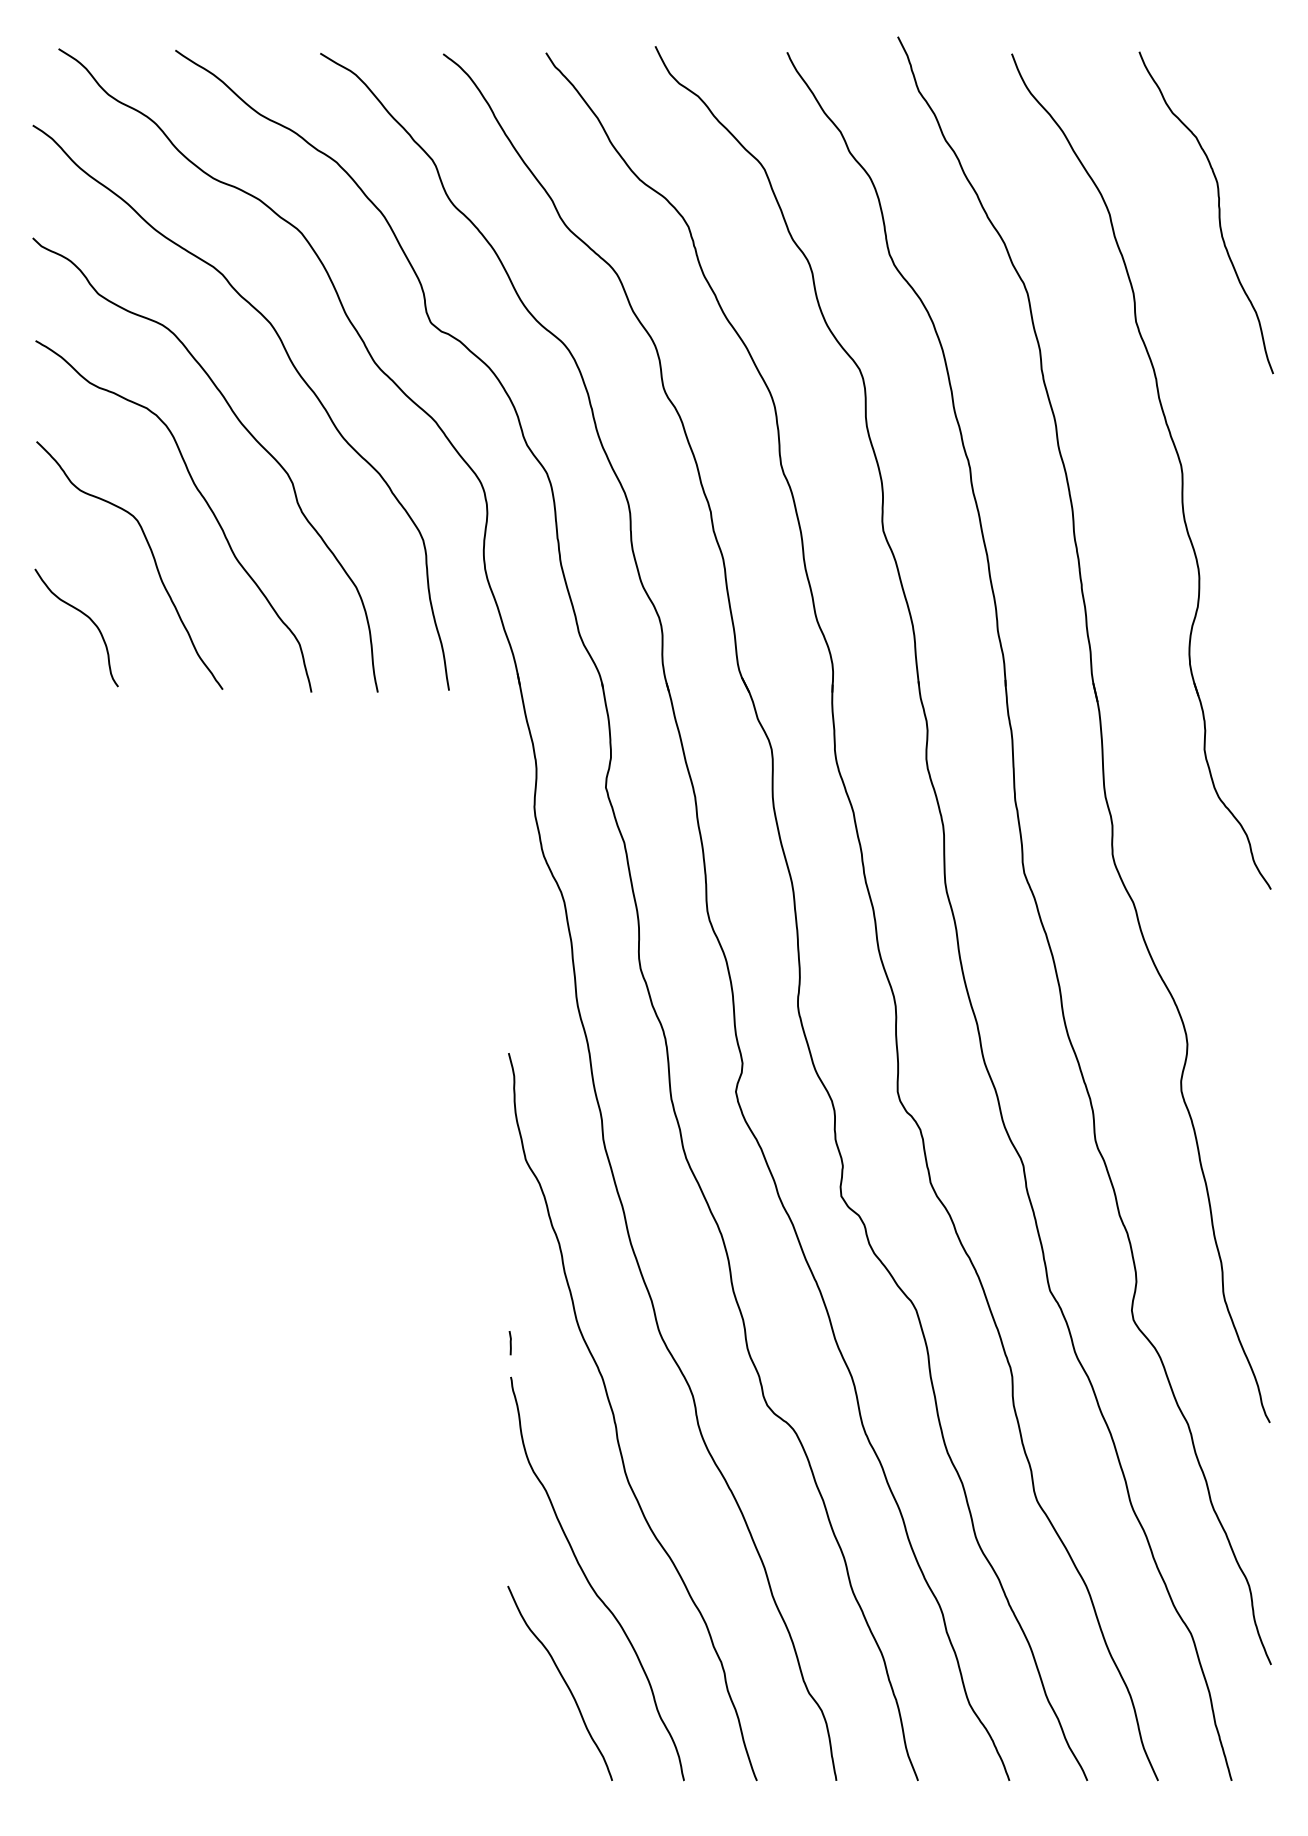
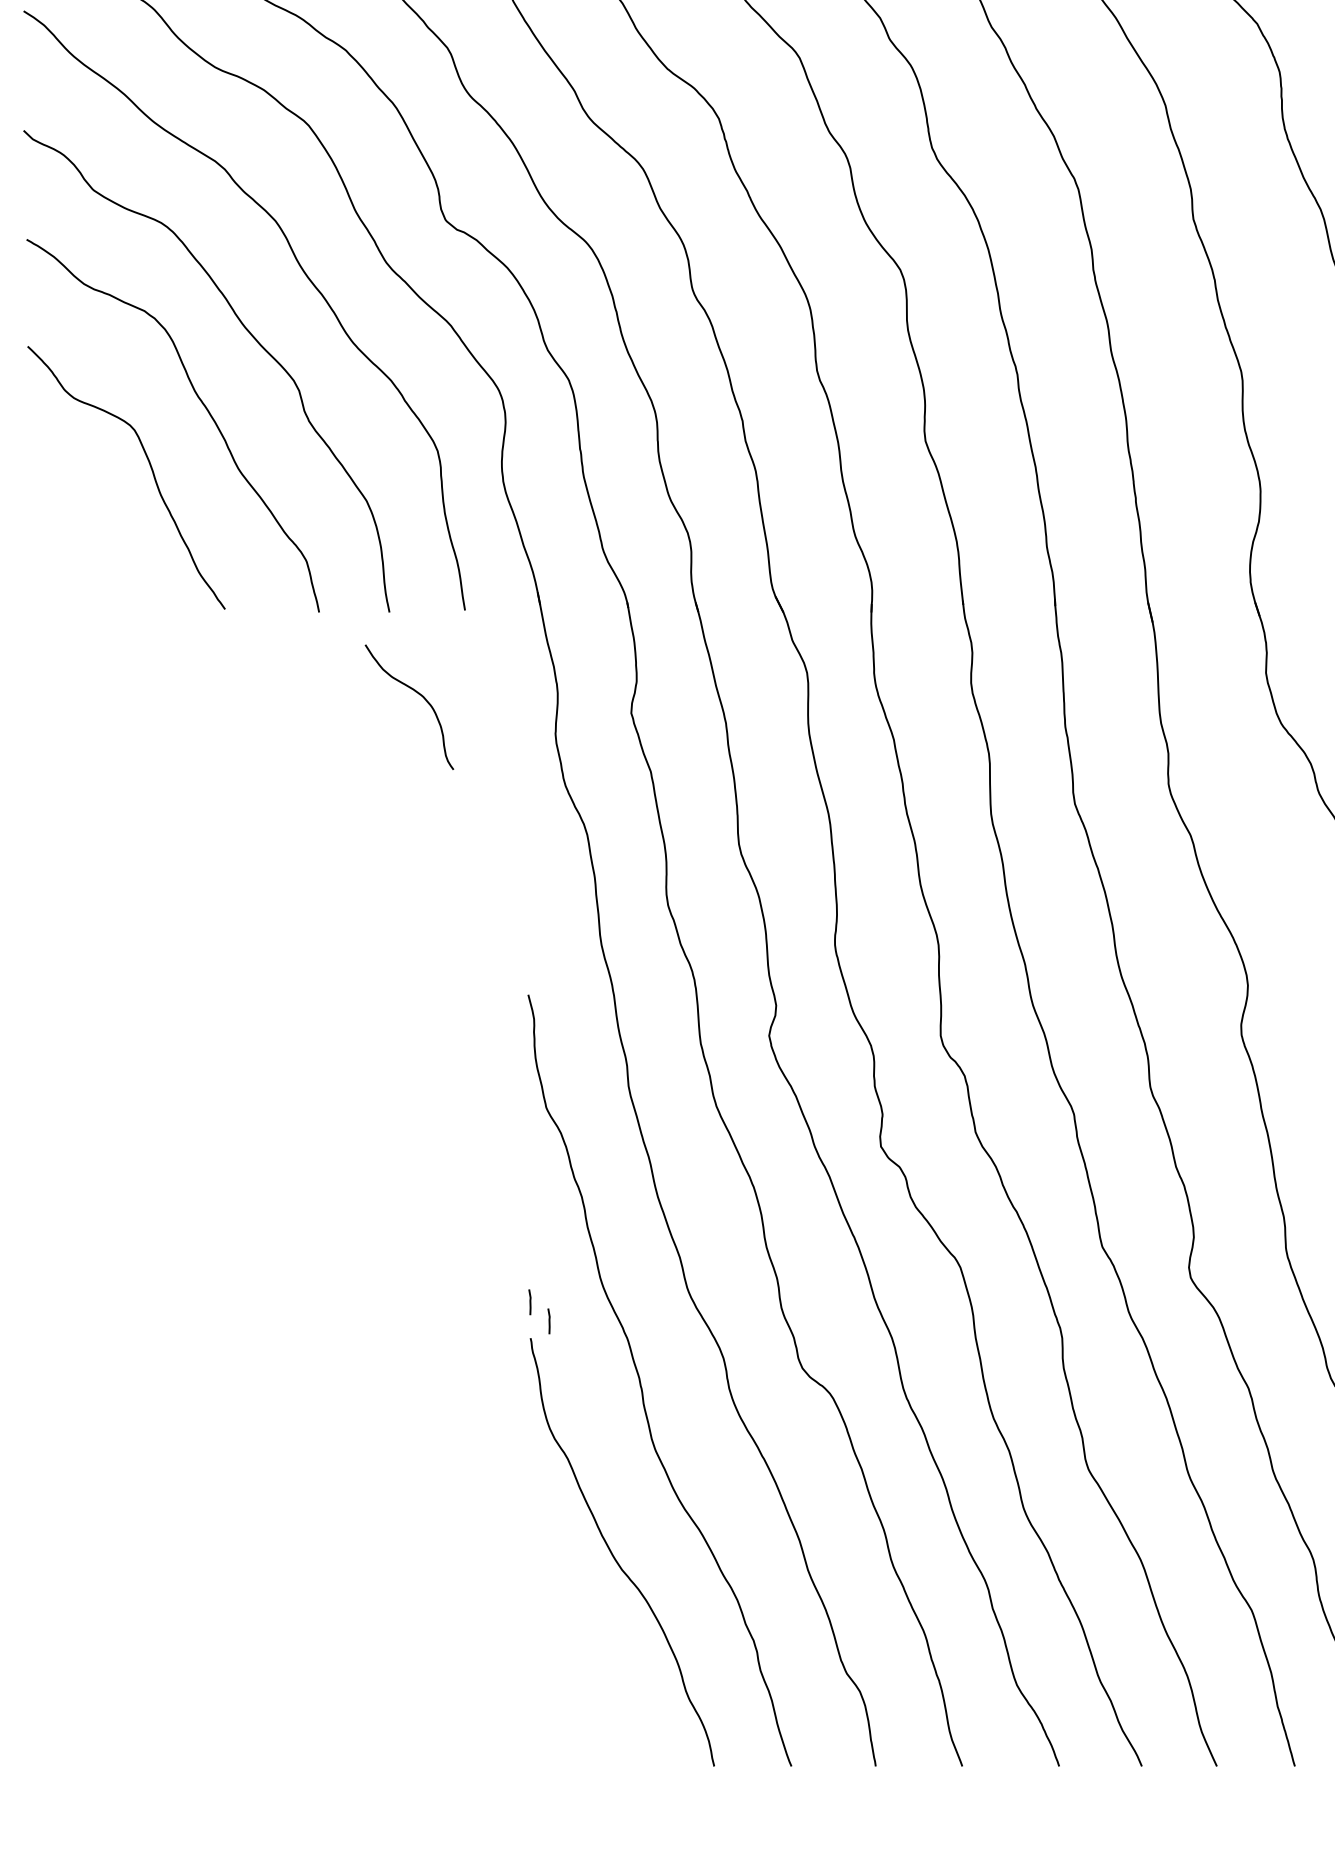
curve: (84, 615) -> (417, 694), moved
line: (527, 1361) -> (548, 1321), added
curve: (562, 1679) -> (585, 1658), removed

